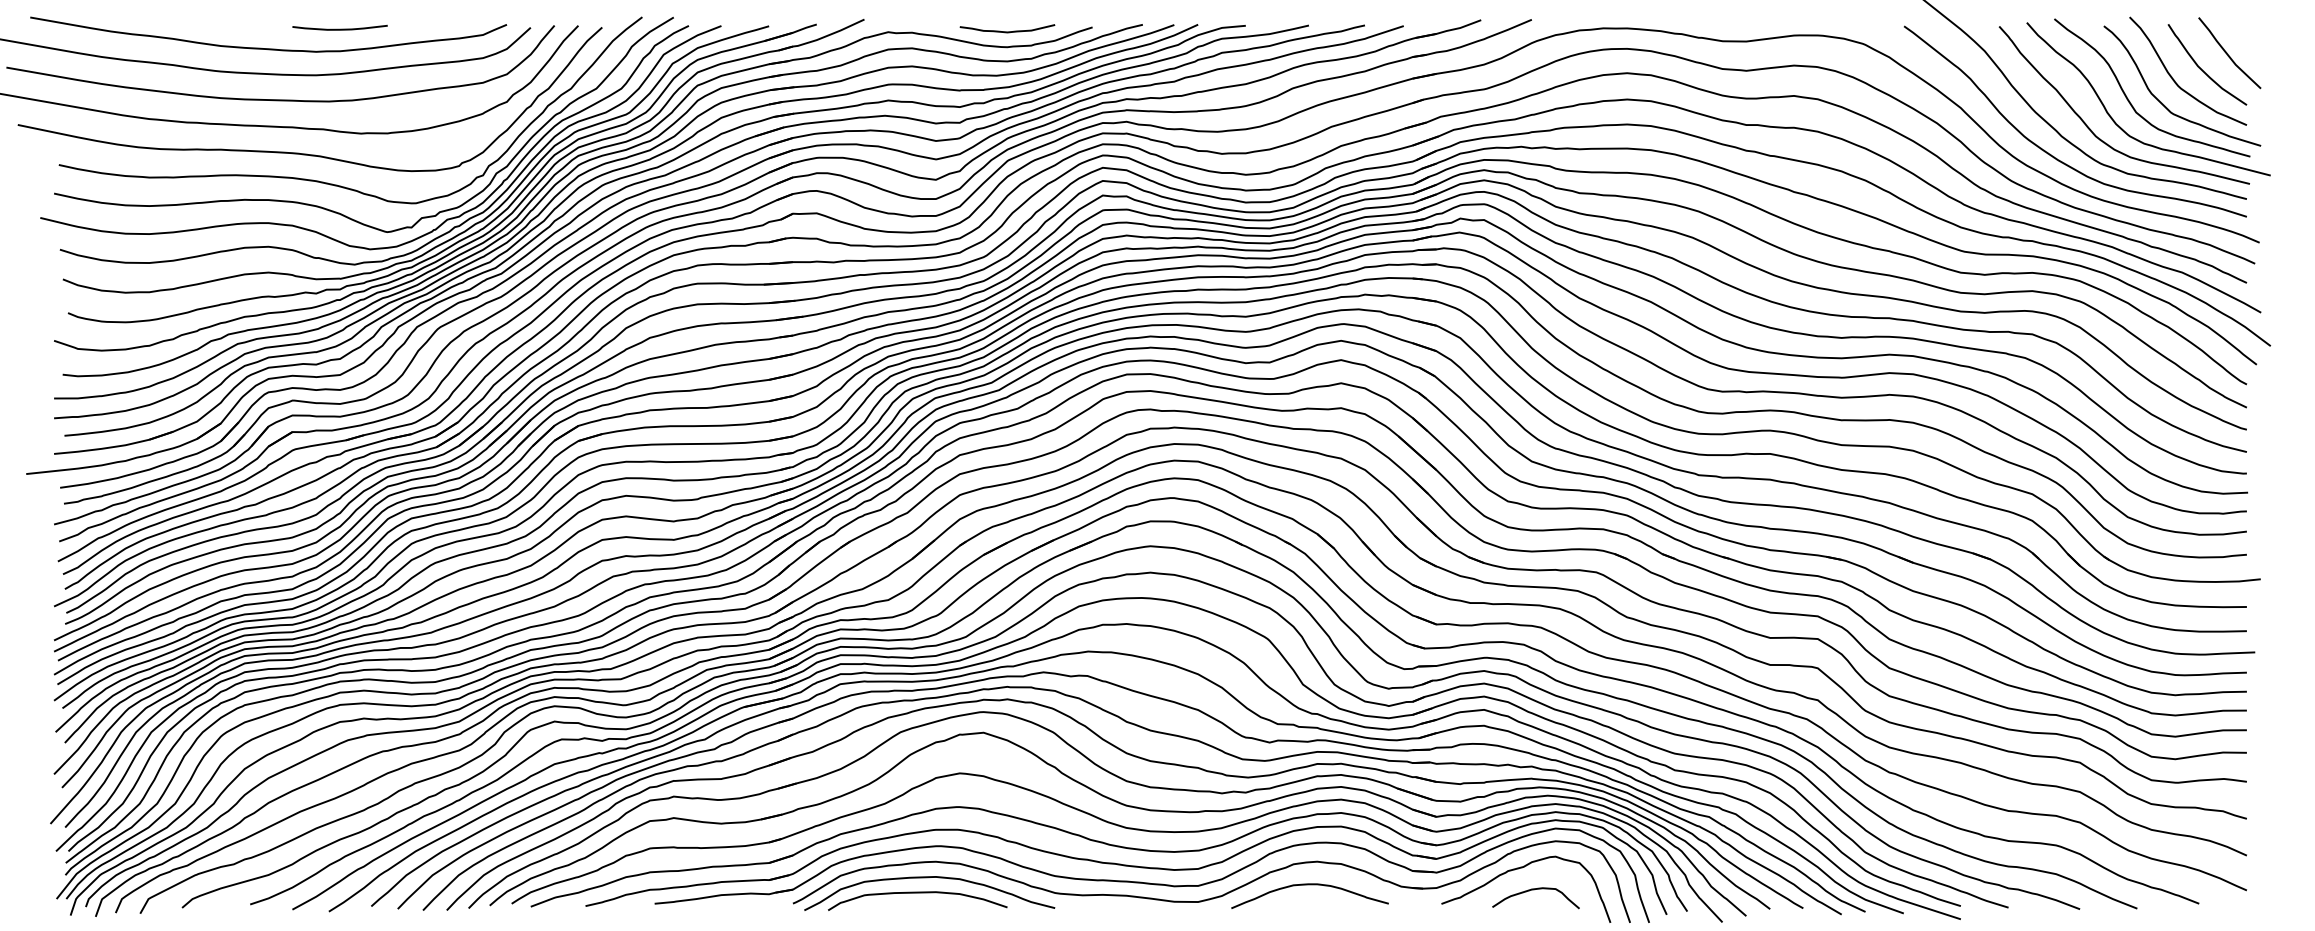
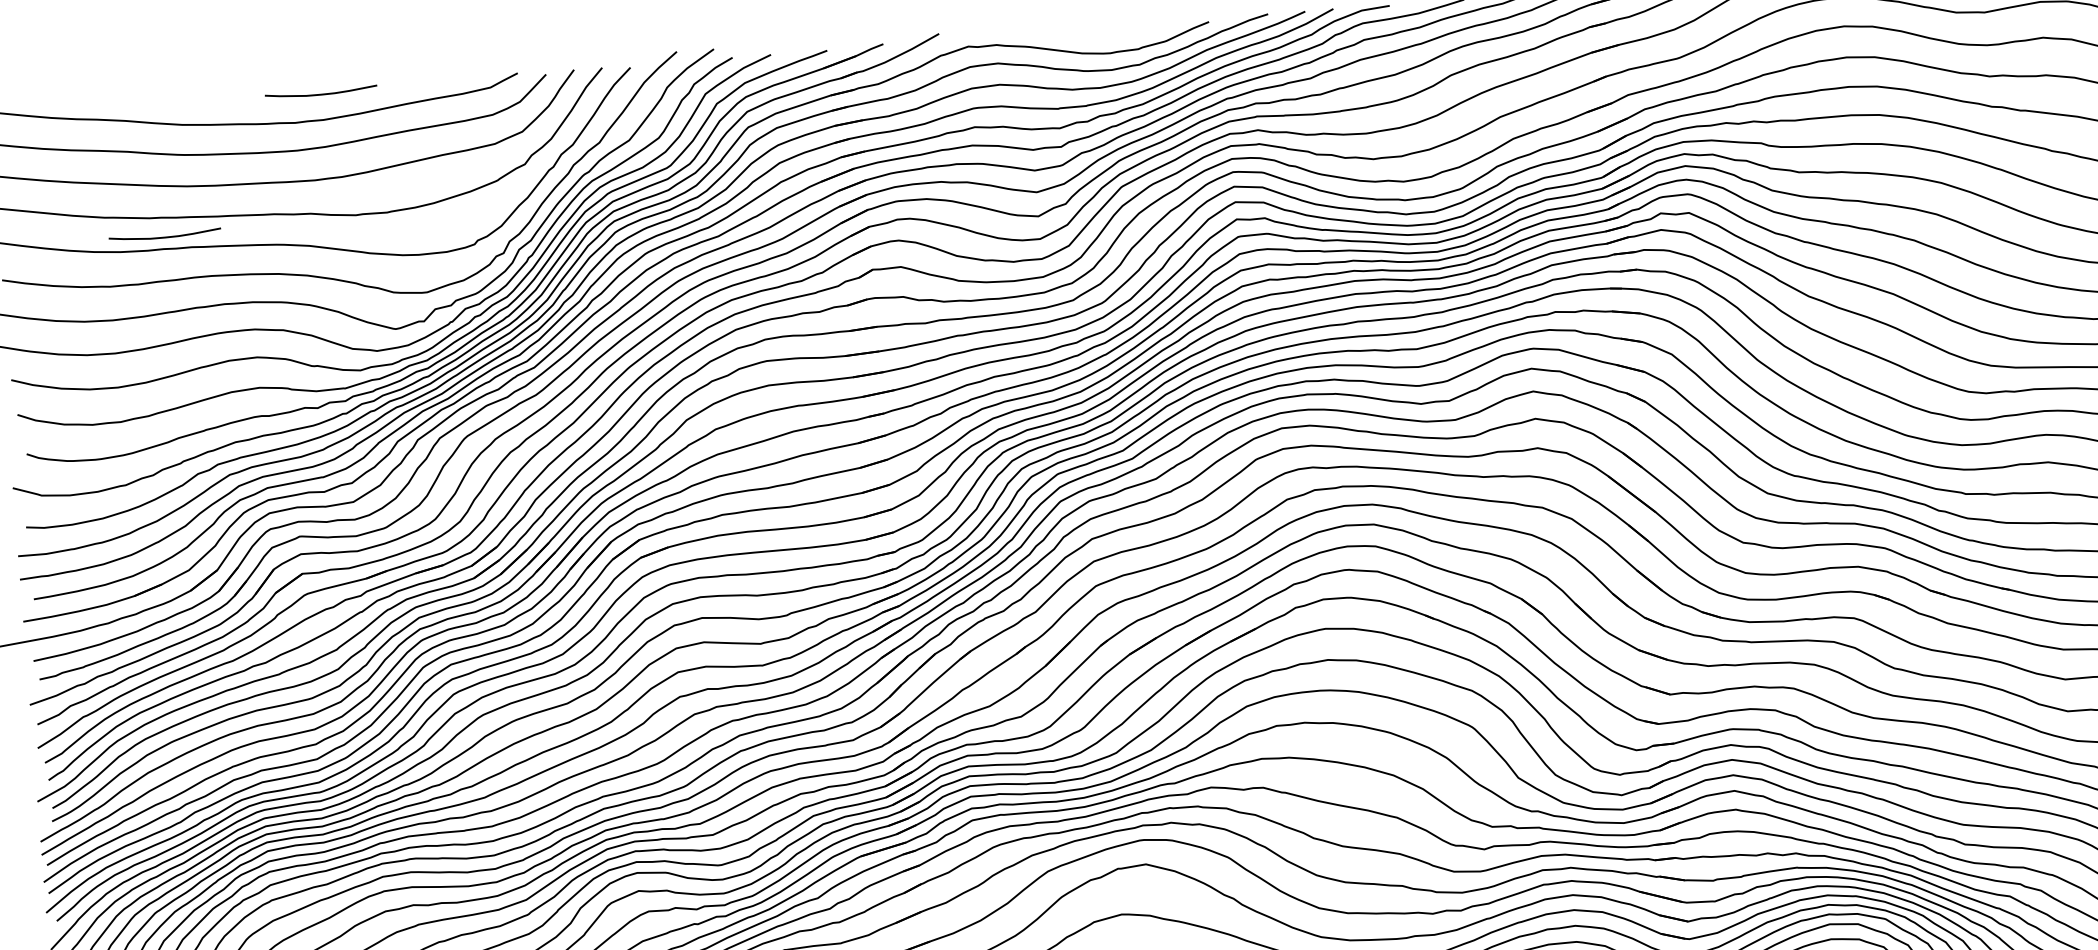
curve: (1007, 31) -> (1109, 34), removed
curve: (198, 138) -> (164, 236), added

